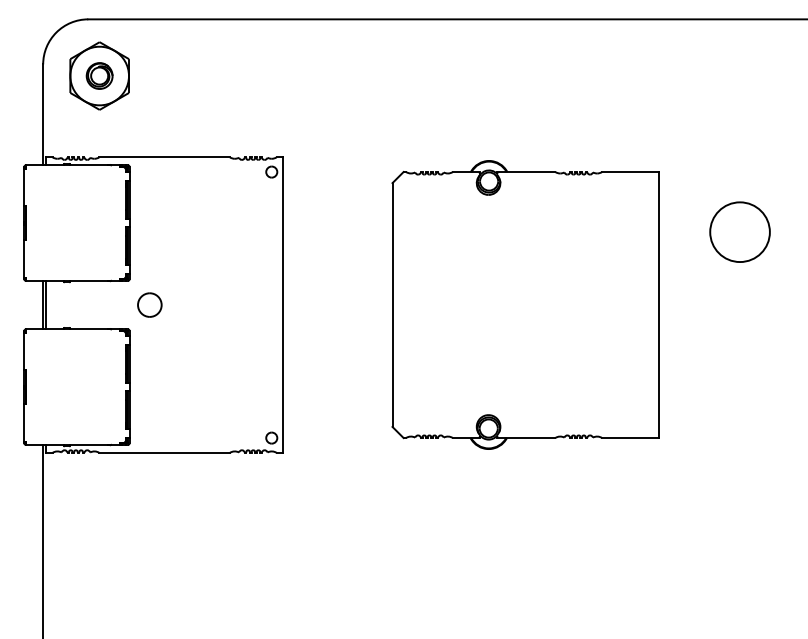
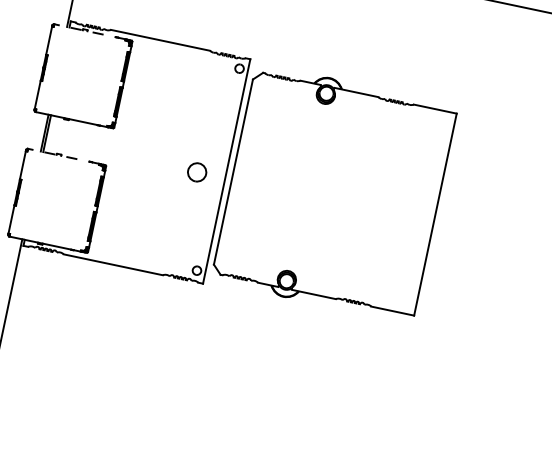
line: (73, 165) -> (90, 31), solid -> dashed
part: (149, 304) -> (196, 171), moved
part: (525, 304) -> (334, 192), moved
line: (73, 329) -> (63, 156), solid -> dashed

